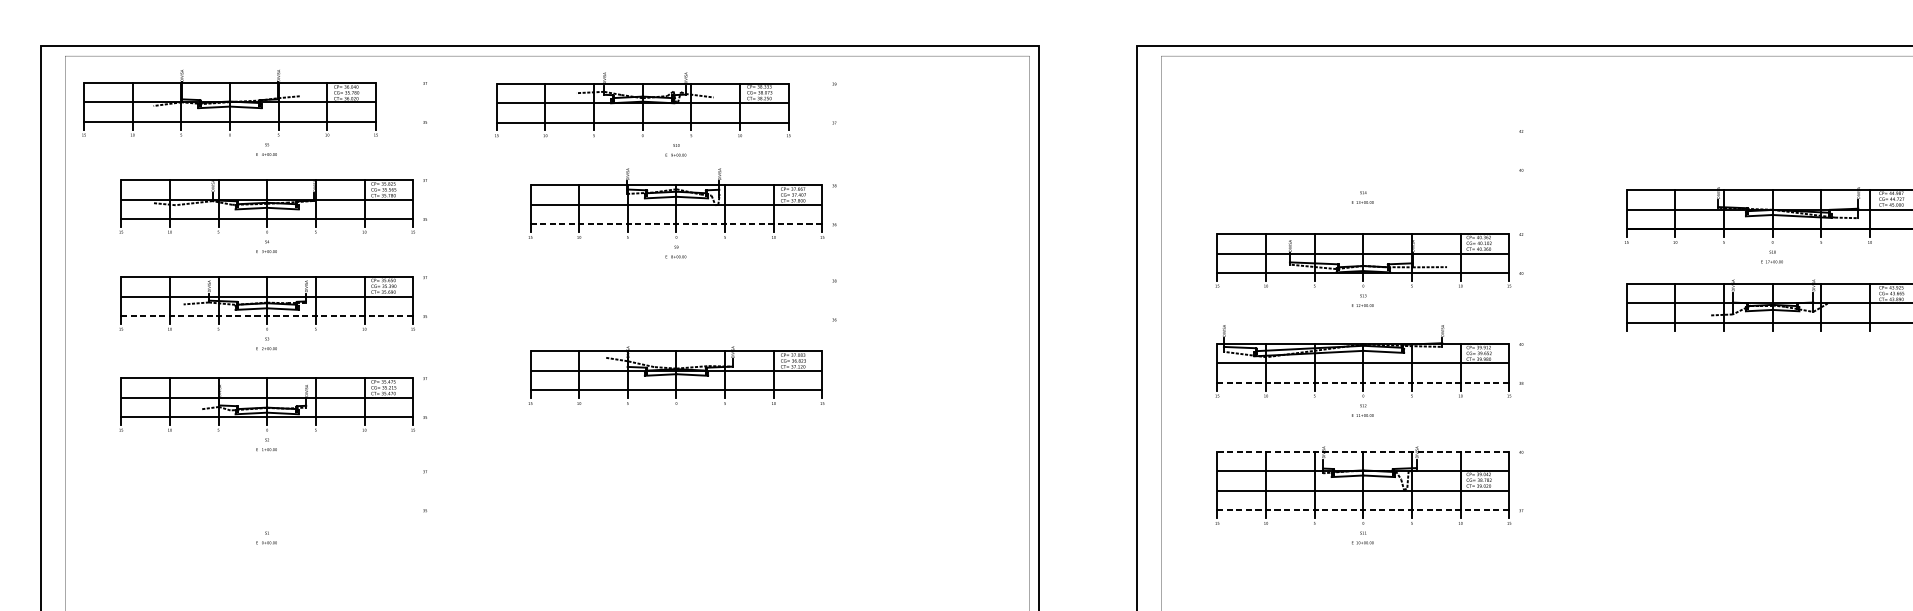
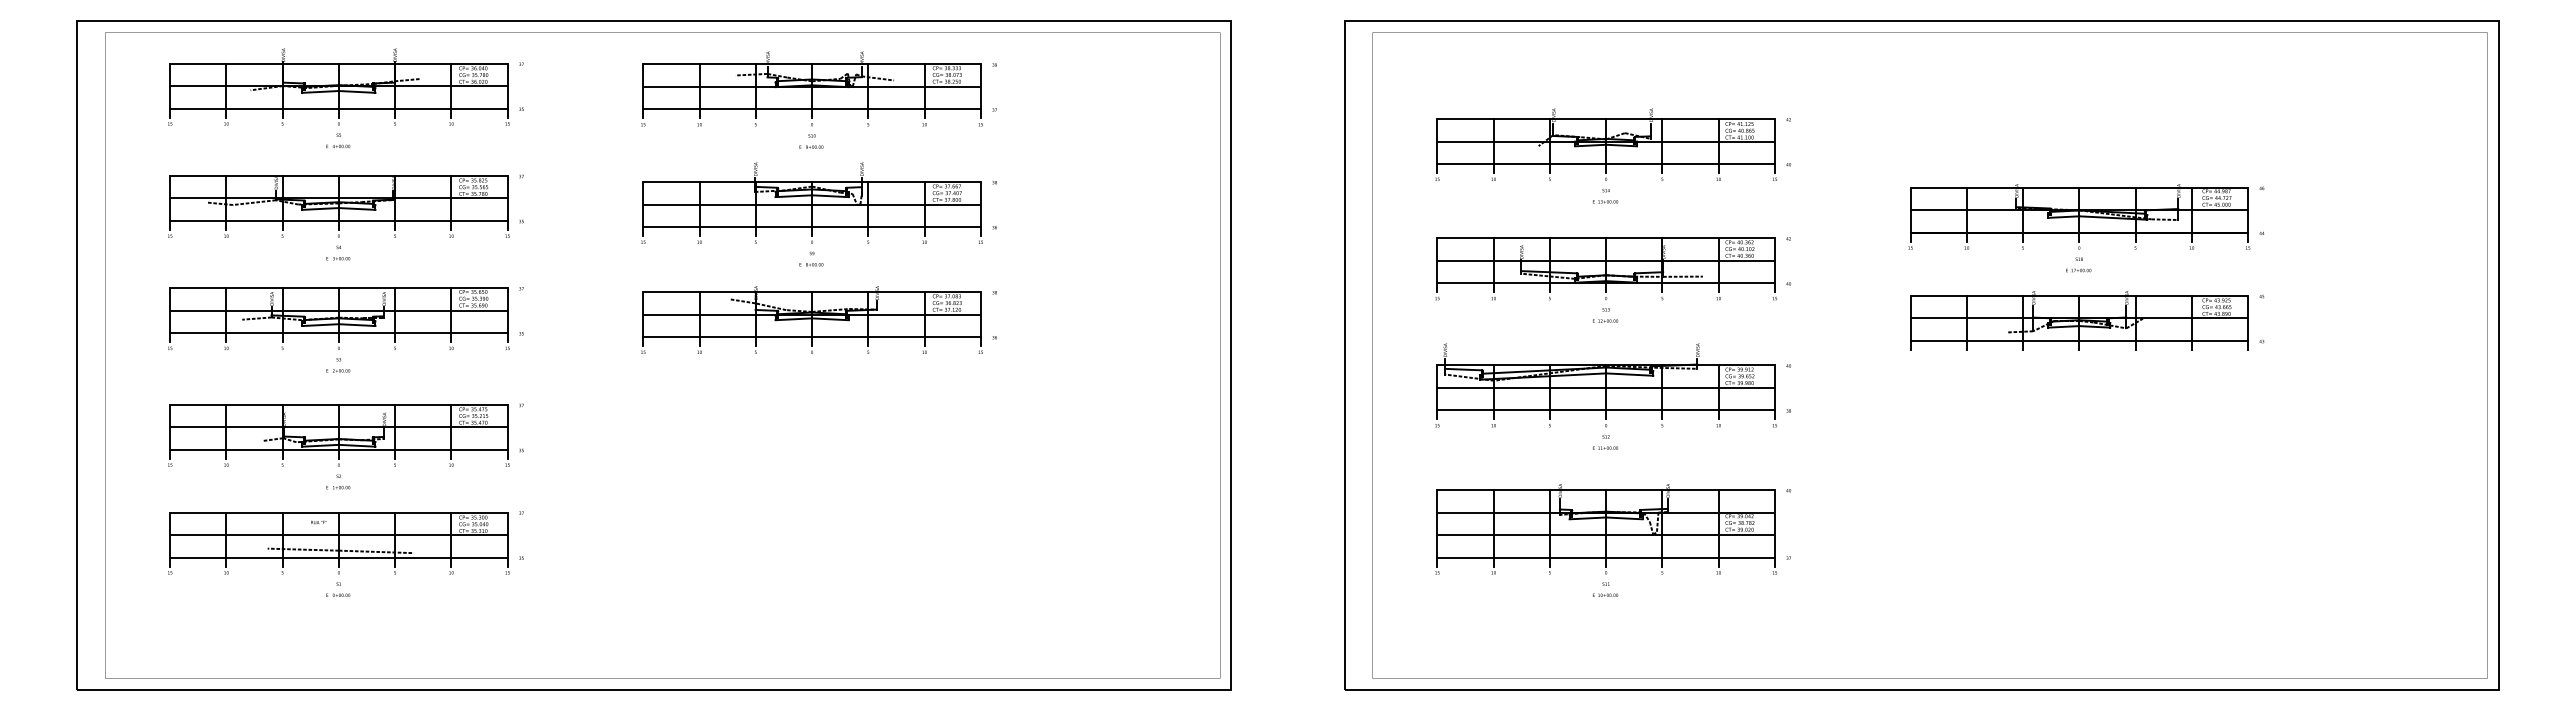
part: (229, 102) -> (338, 86), moved
part: (642, 104) -> (811, 88), moved
part: (1362, 152) -> (1605, 144), added
line: (676, 224) -> (812, 227), dashed -> solid
line: (266, 316) -> (338, 333), dashed -> solid
part: (675, 375) -> (811, 319), moved
line: (1363, 382) -> (1606, 410), dashed -> solid
line: (1363, 452) -> (1606, 490), dashed -> solid
part: (266, 498) -> (338, 543), added
line: (1363, 510) -> (1606, 557), dashed -> solid

